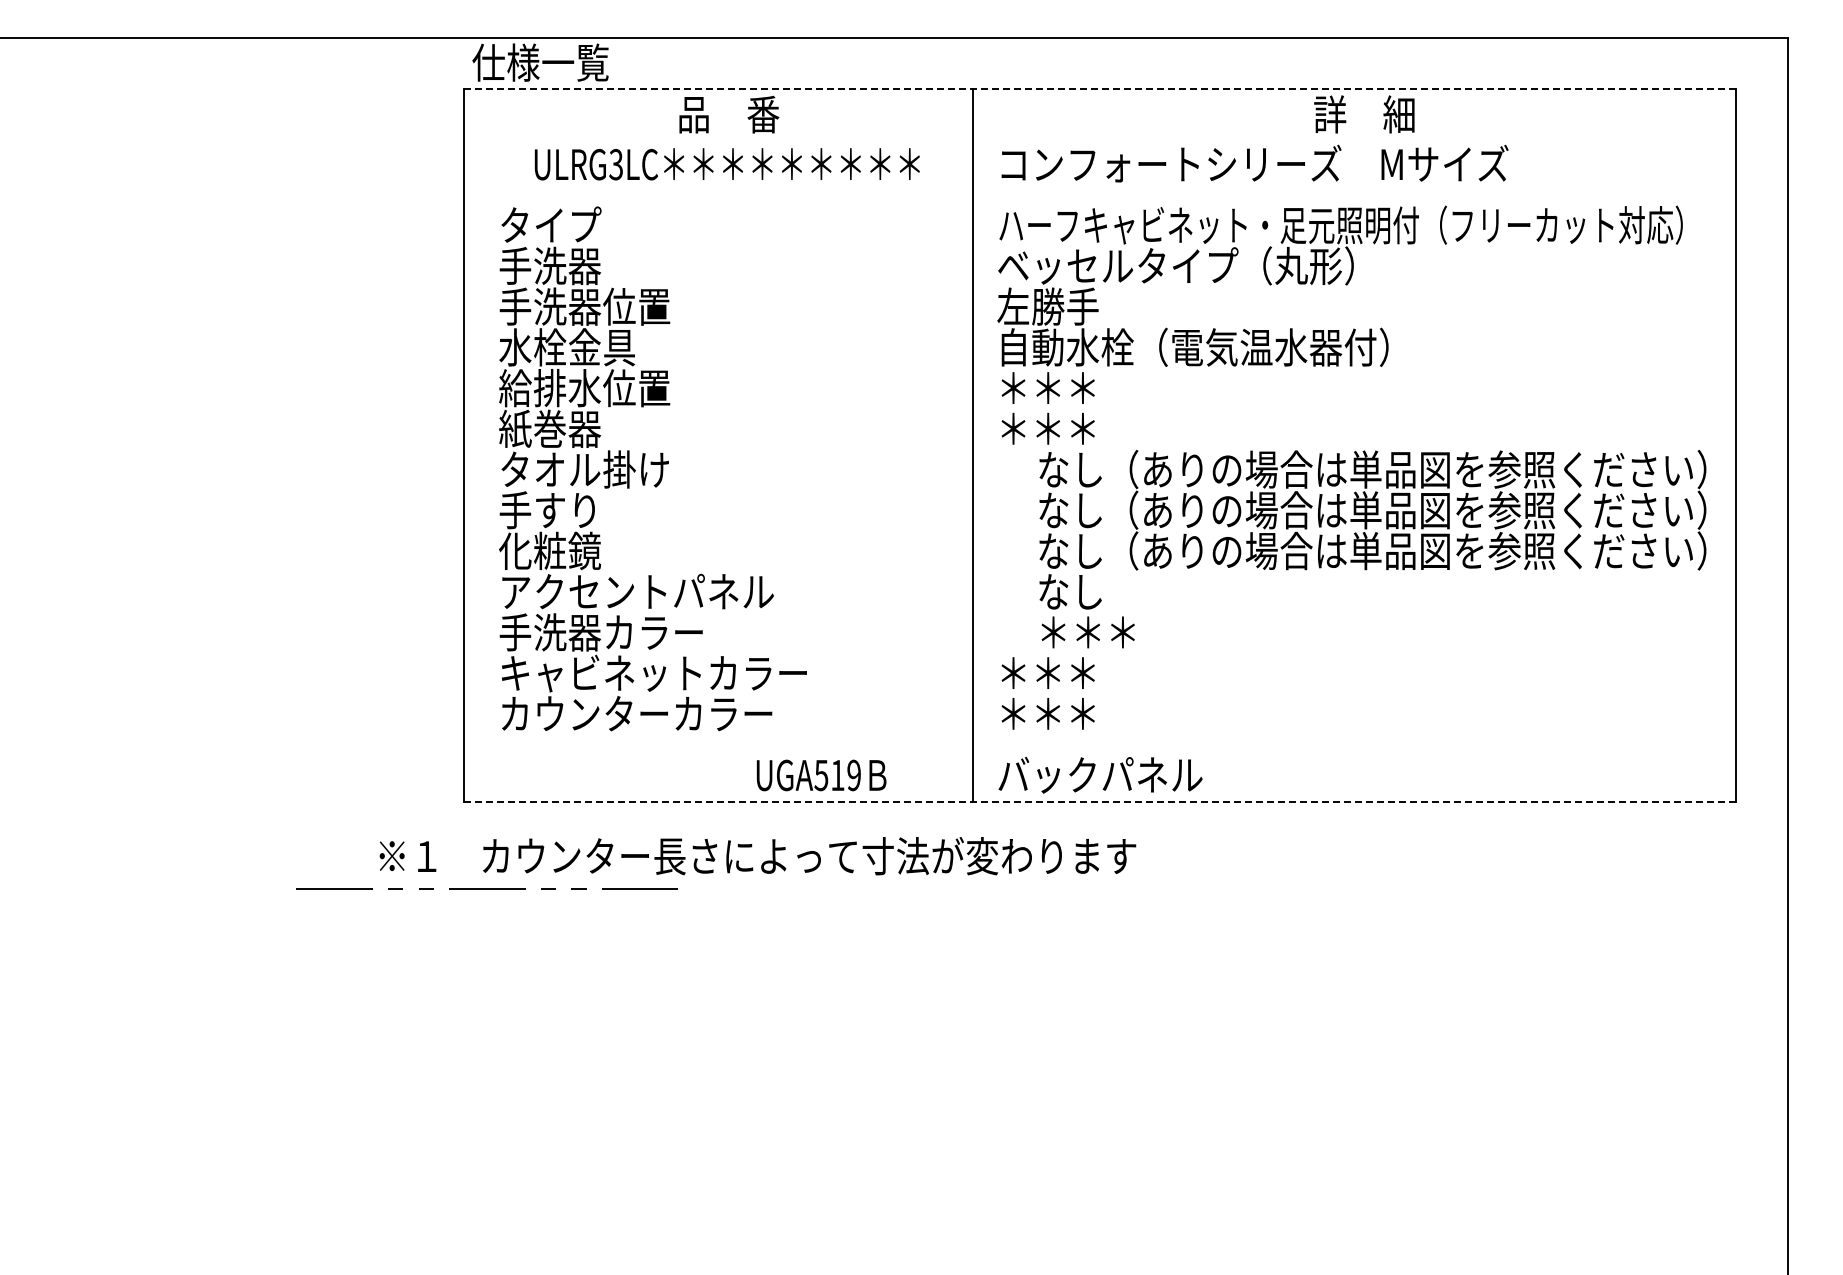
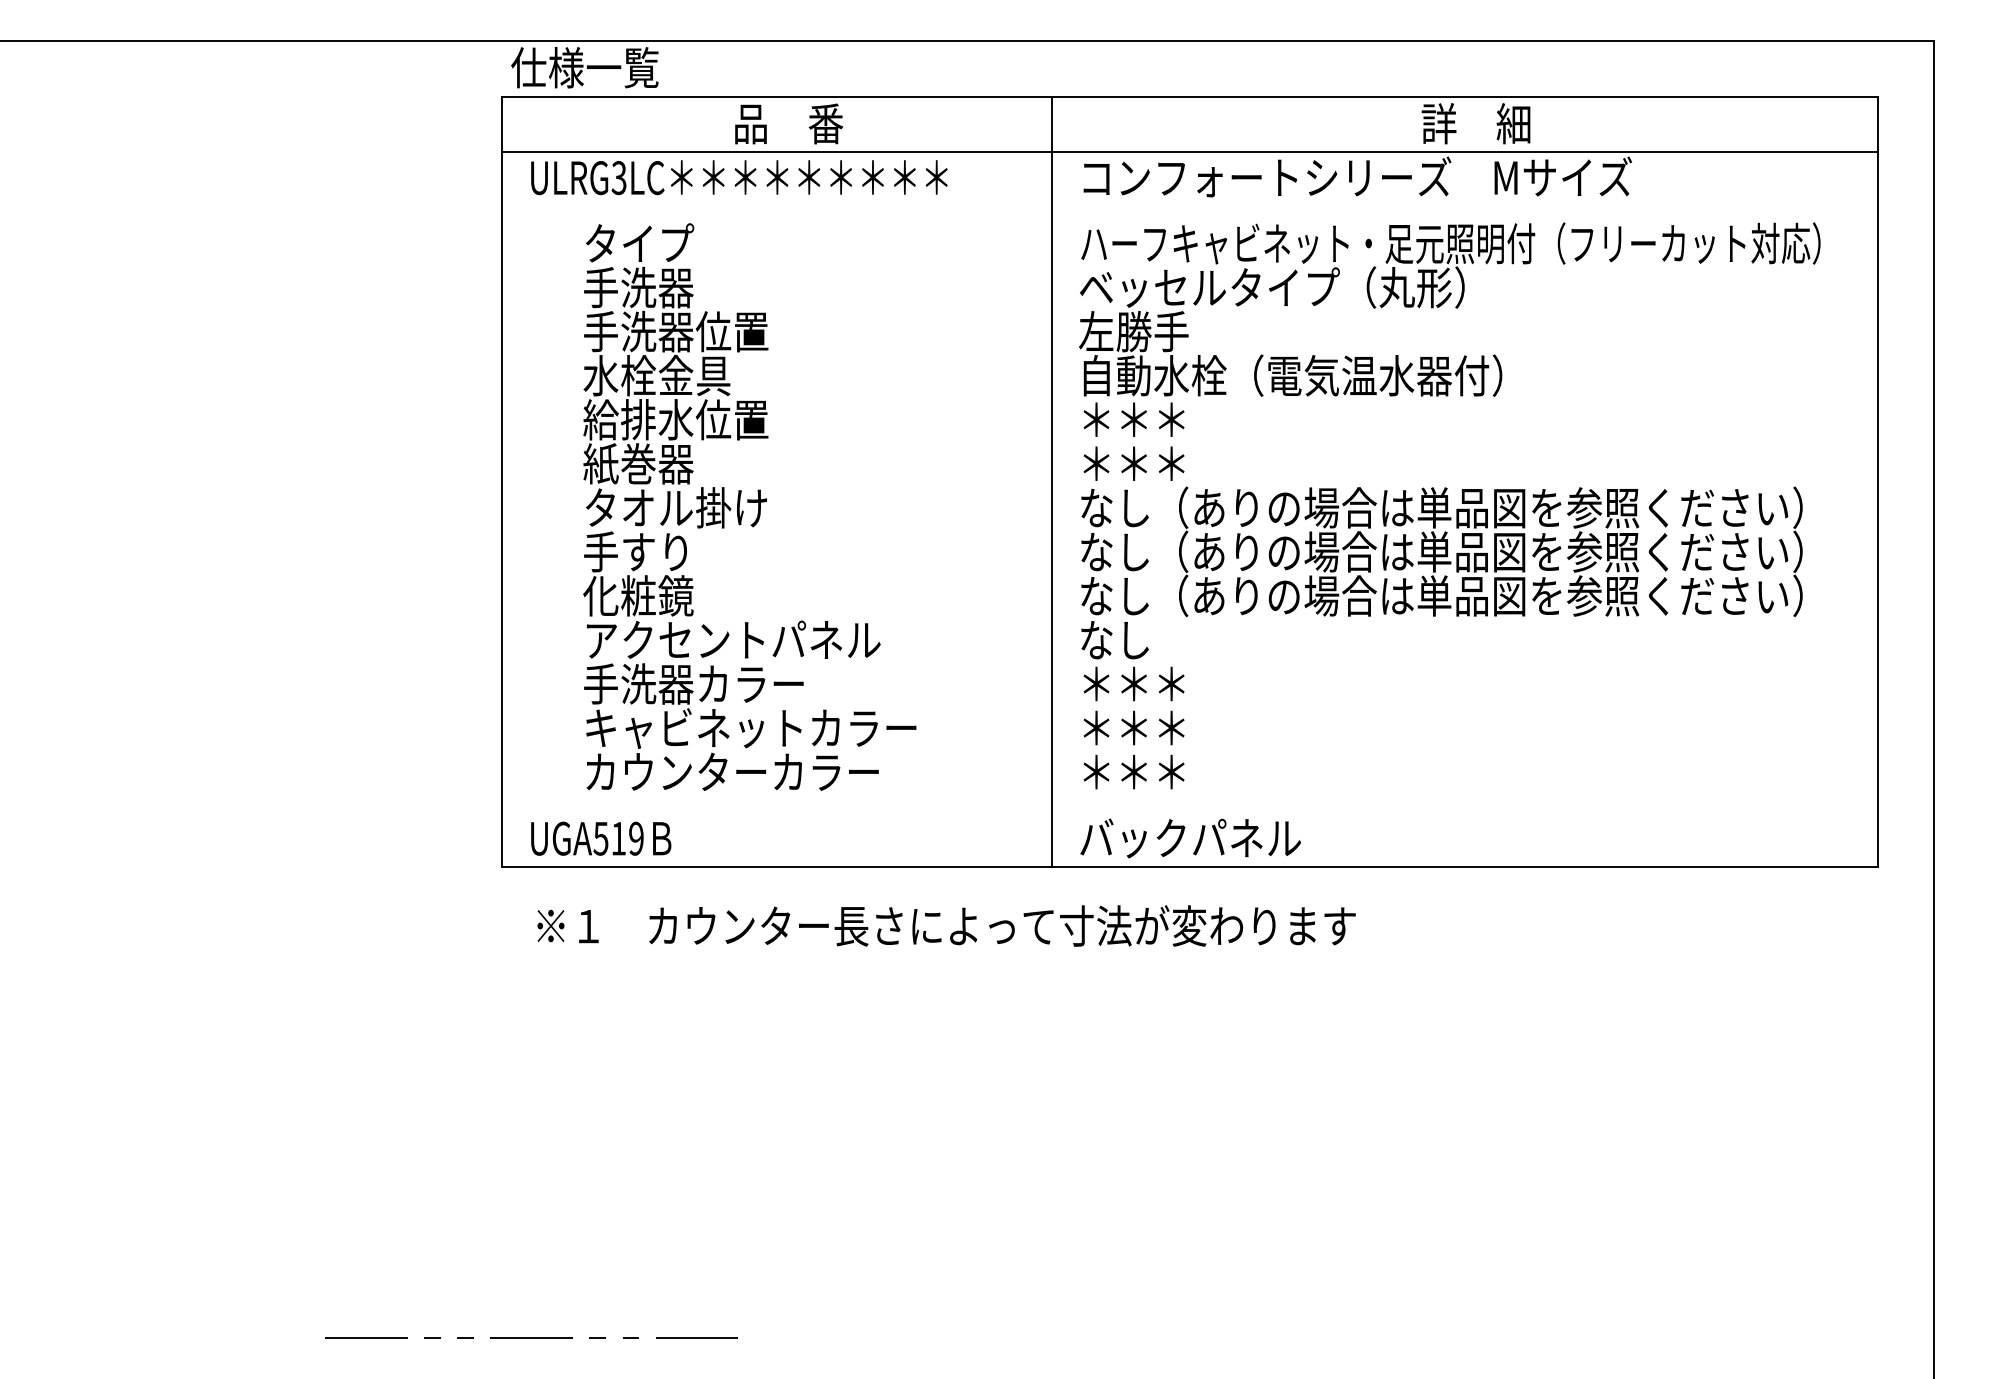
line: (1100, 89) -> (1190, 96), dashed -> solid
line: (1099, 140) -> (1189, 151), added
text: (726, 164) -> (738, 177), moved
text: (652, 468) -> (749, 506), moved
text: (1372, 549) -> (1441, 594), moved
text: (821, 775) -> (601, 838), moved
line: (1100, 802) -> (1190, 867), dashed -> solid
text: (757, 856) -> (946, 926), moved
line: (486, 888) -> (530, 1337), moved

